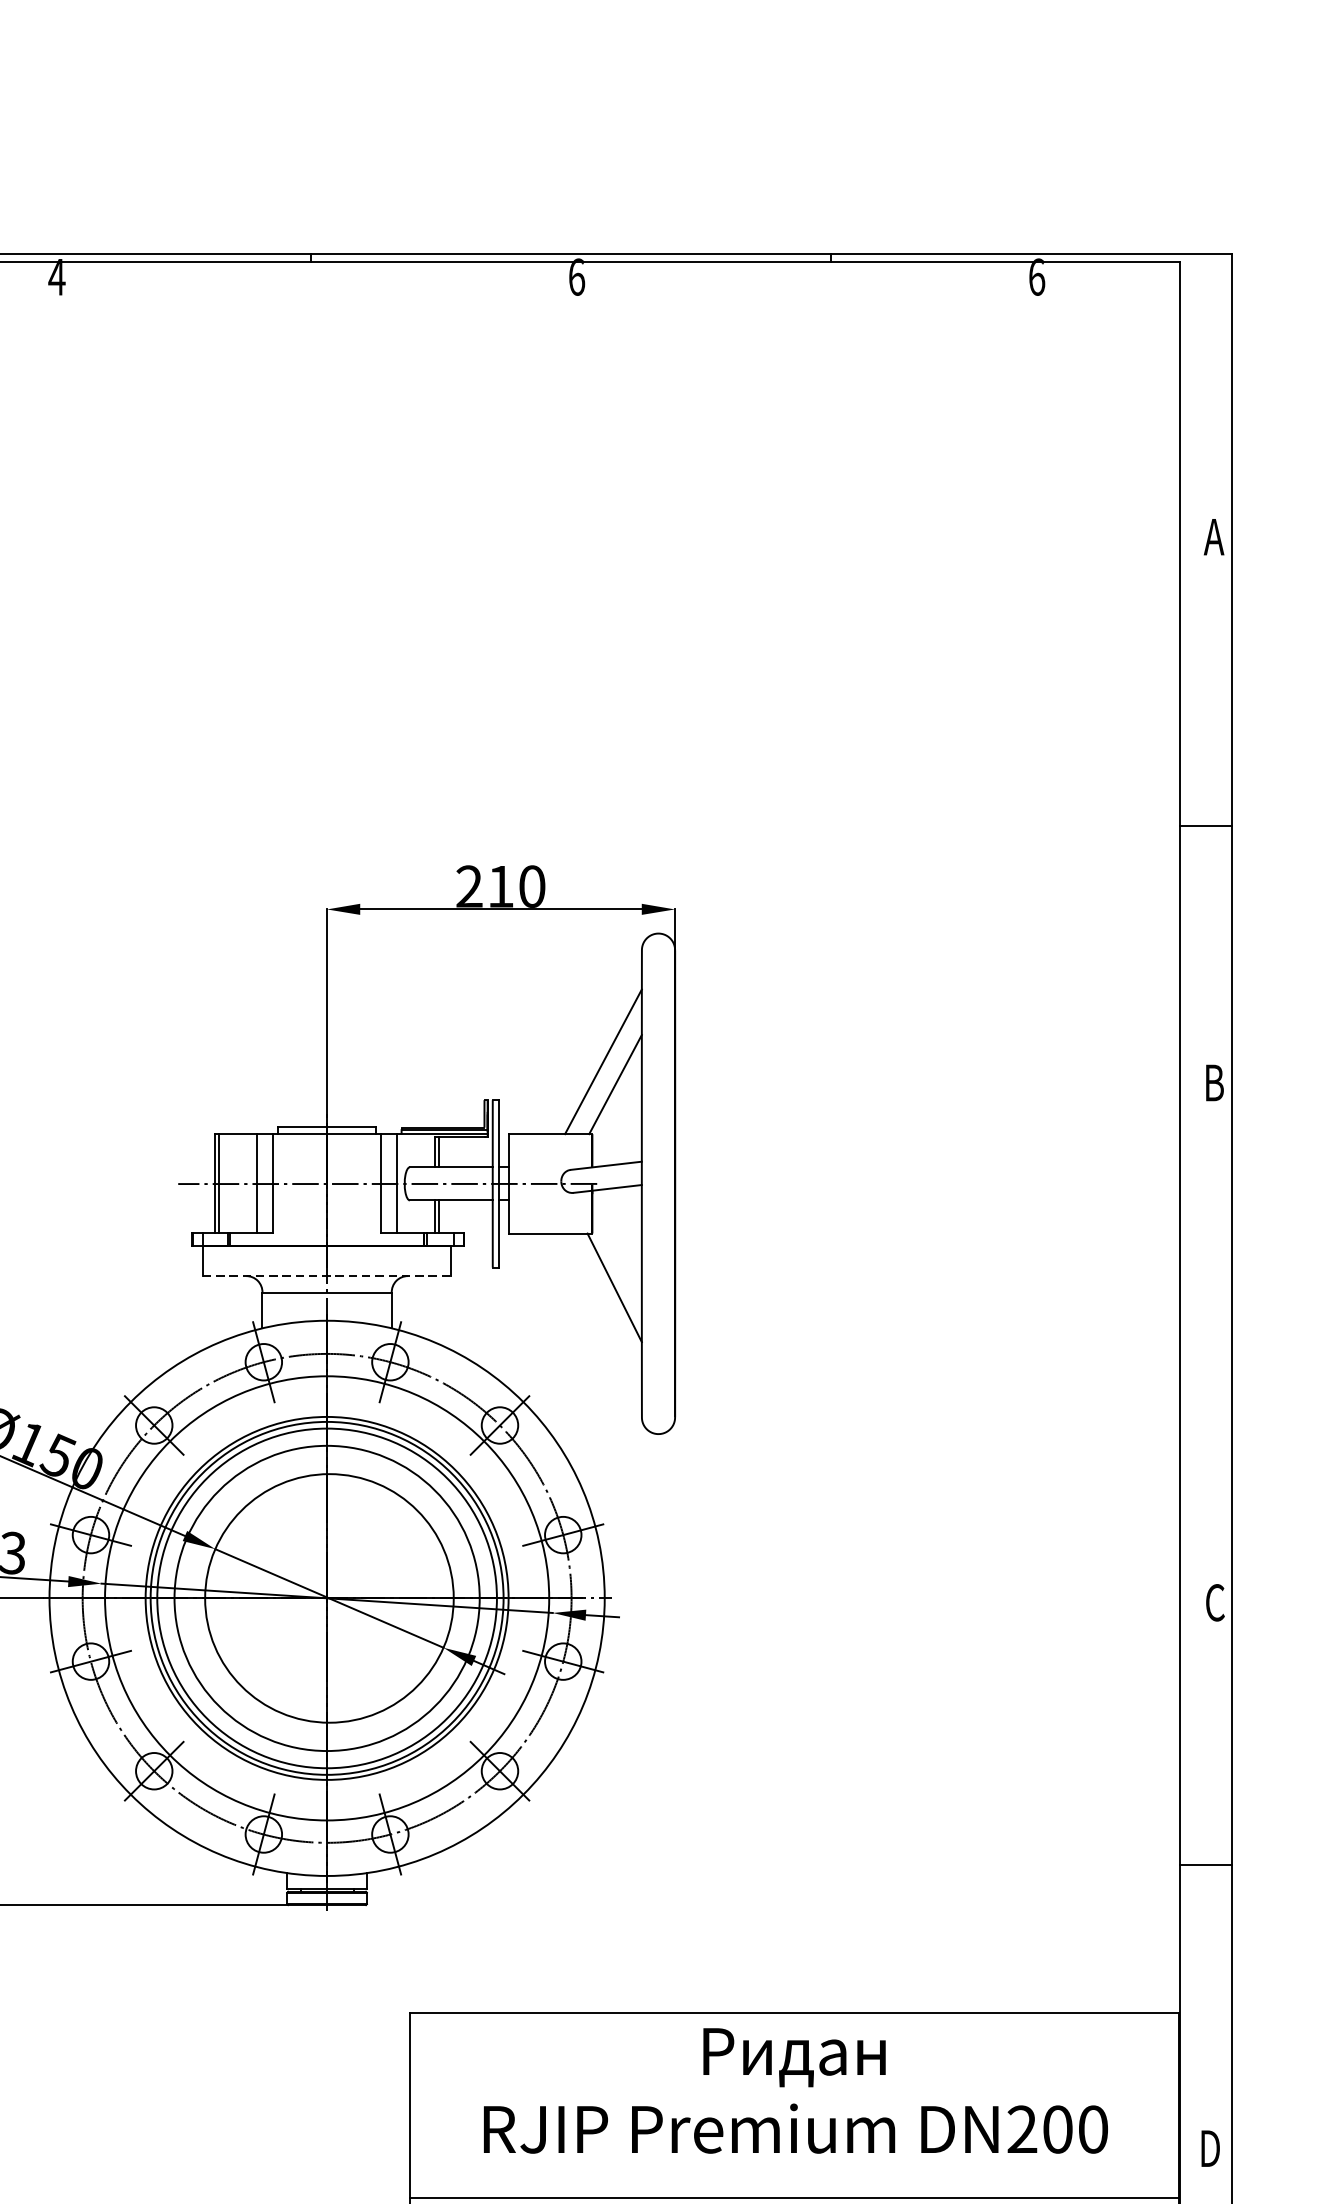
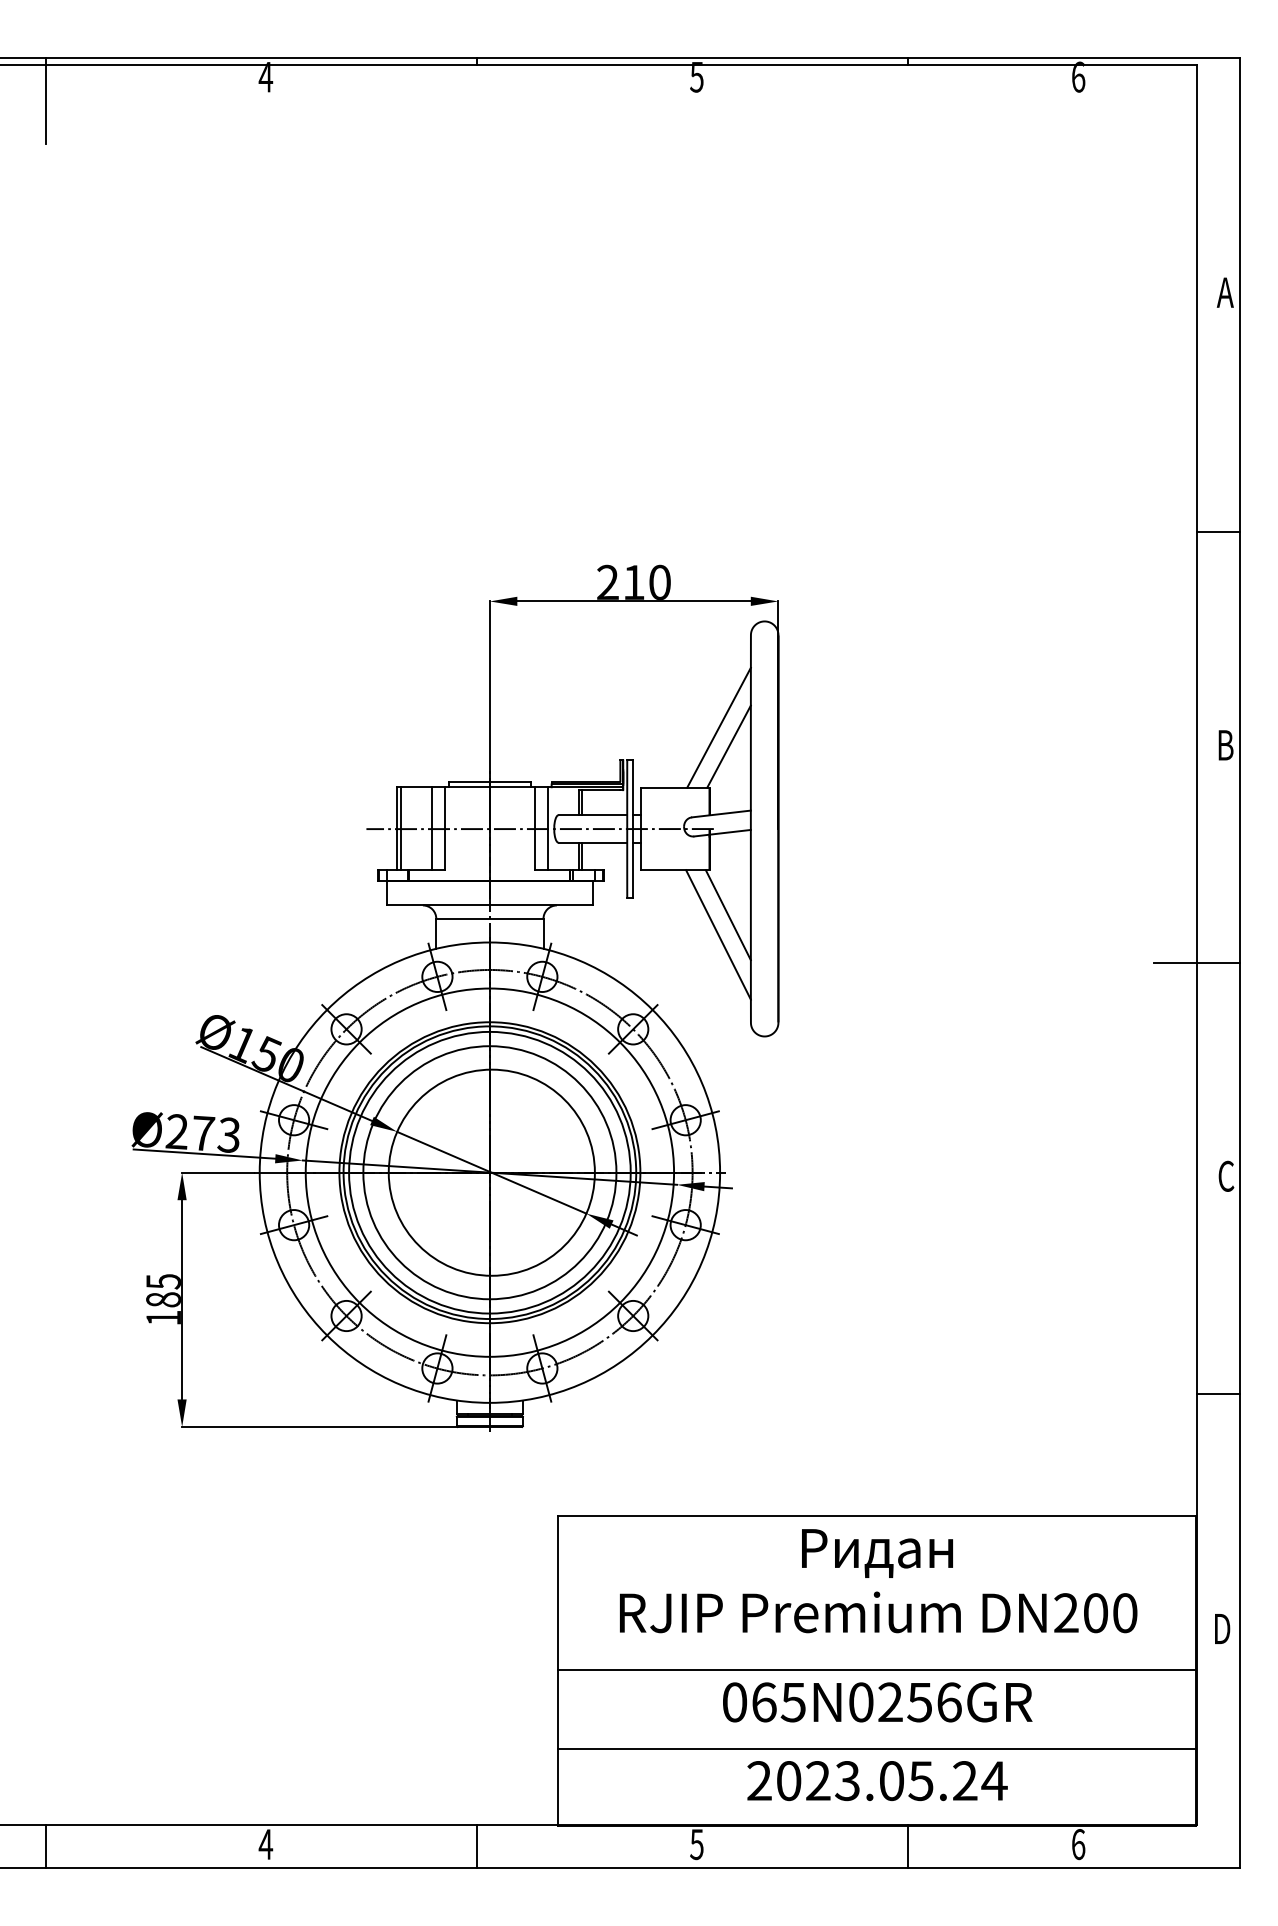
text: (576, 276) -> (696, 76), 6 -> 5
line: (327, 1276) -> (490, 905), dashed -> solid
line: (602, 1311) -> (718, 934), added
line: (1179, 1344) -> (1196, 962), added

